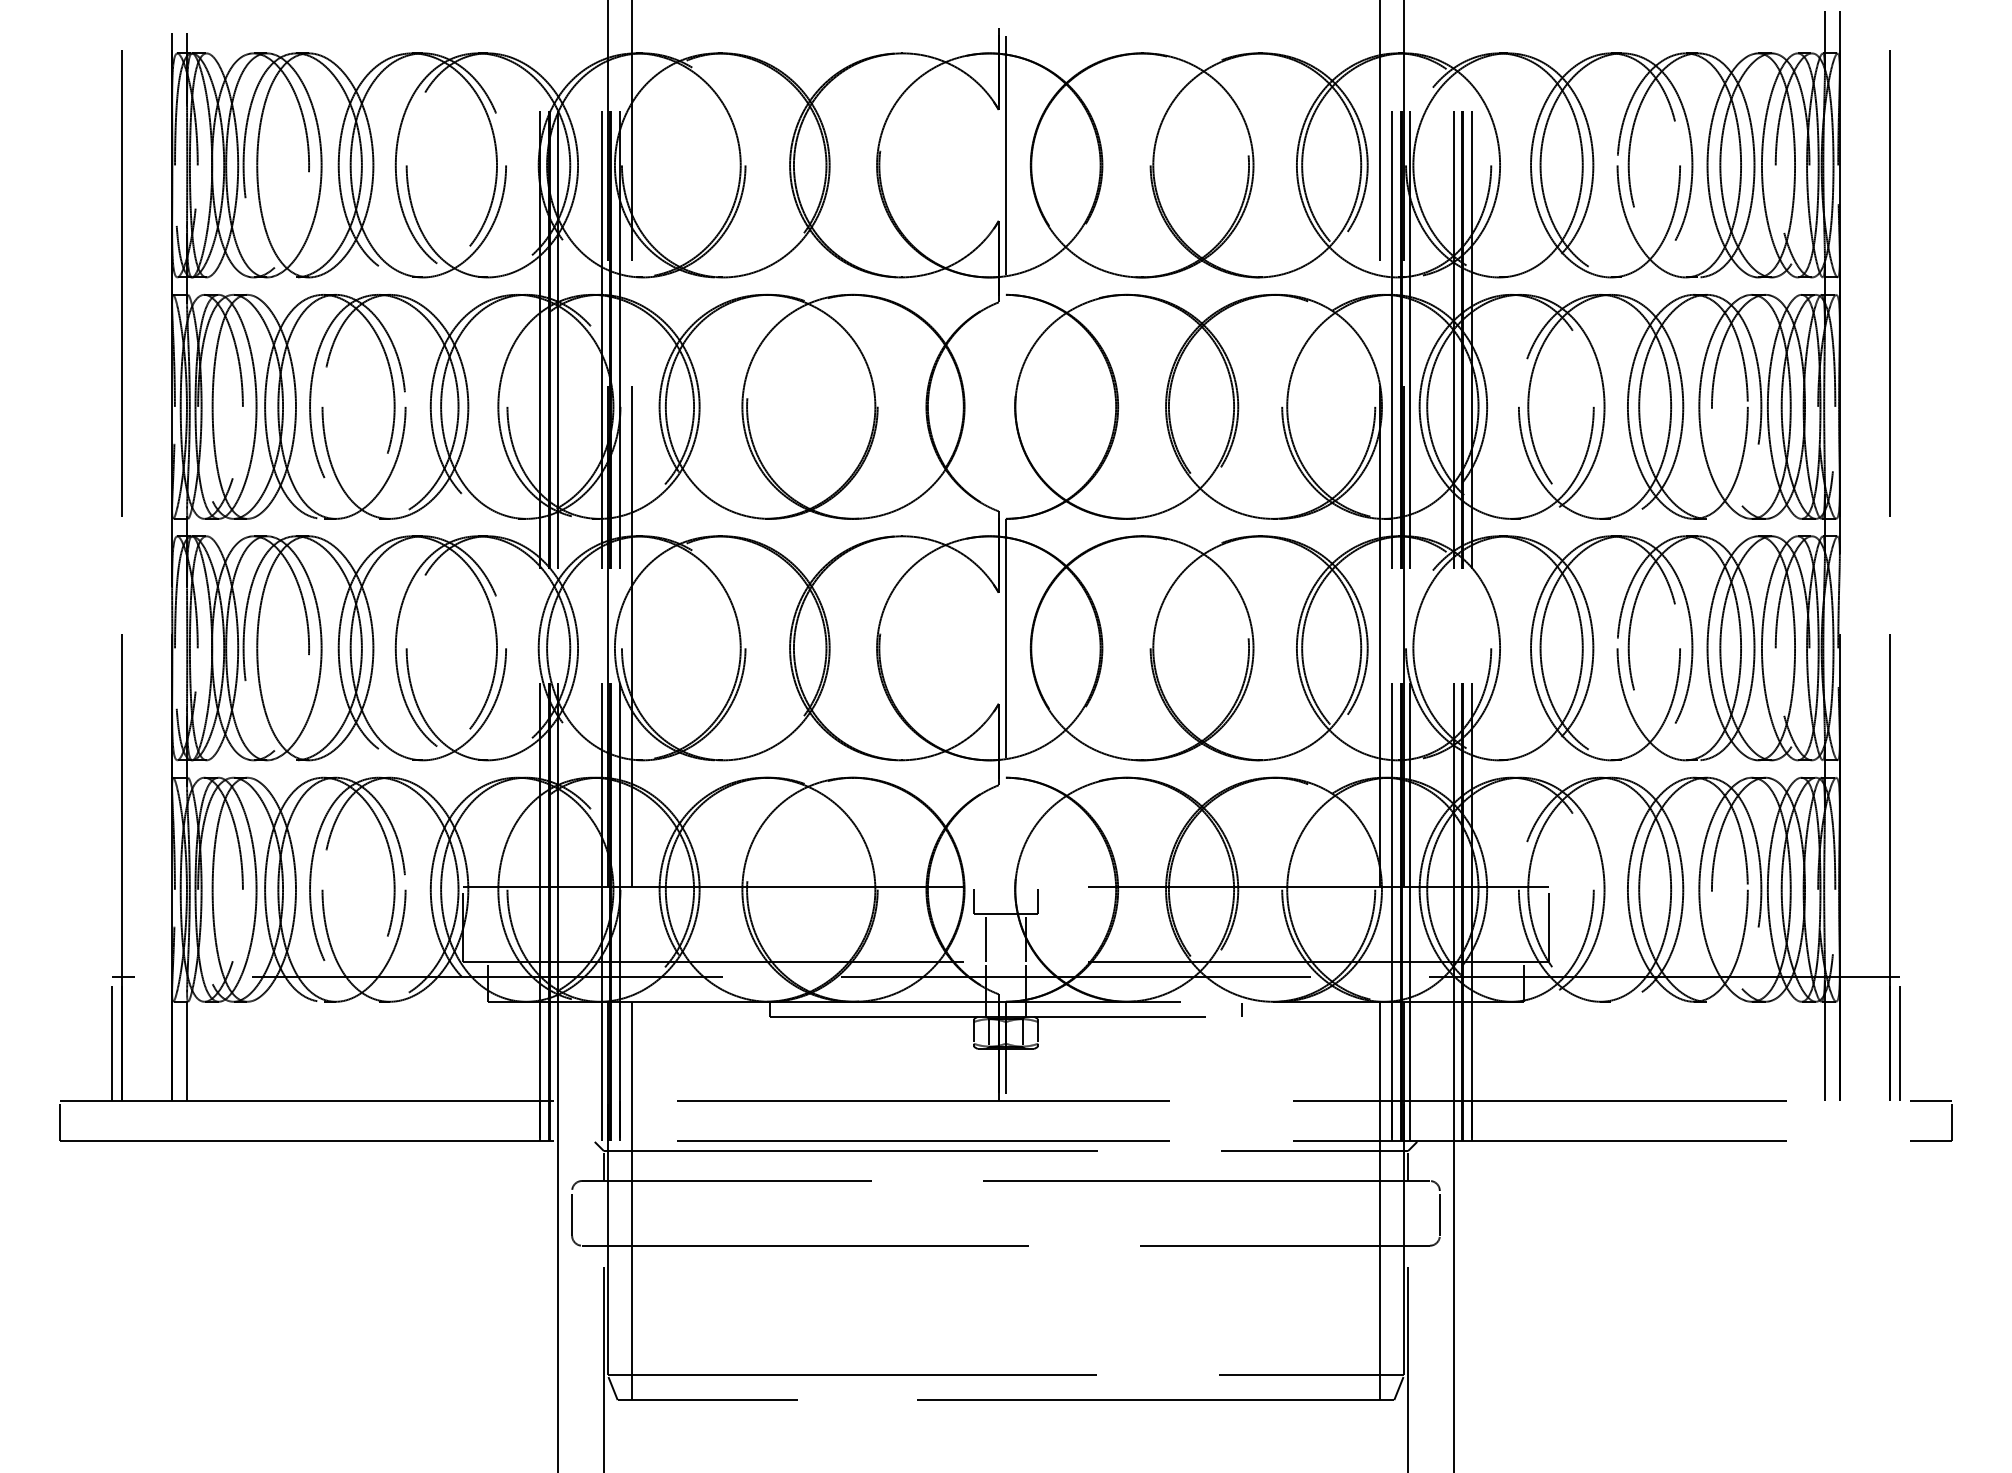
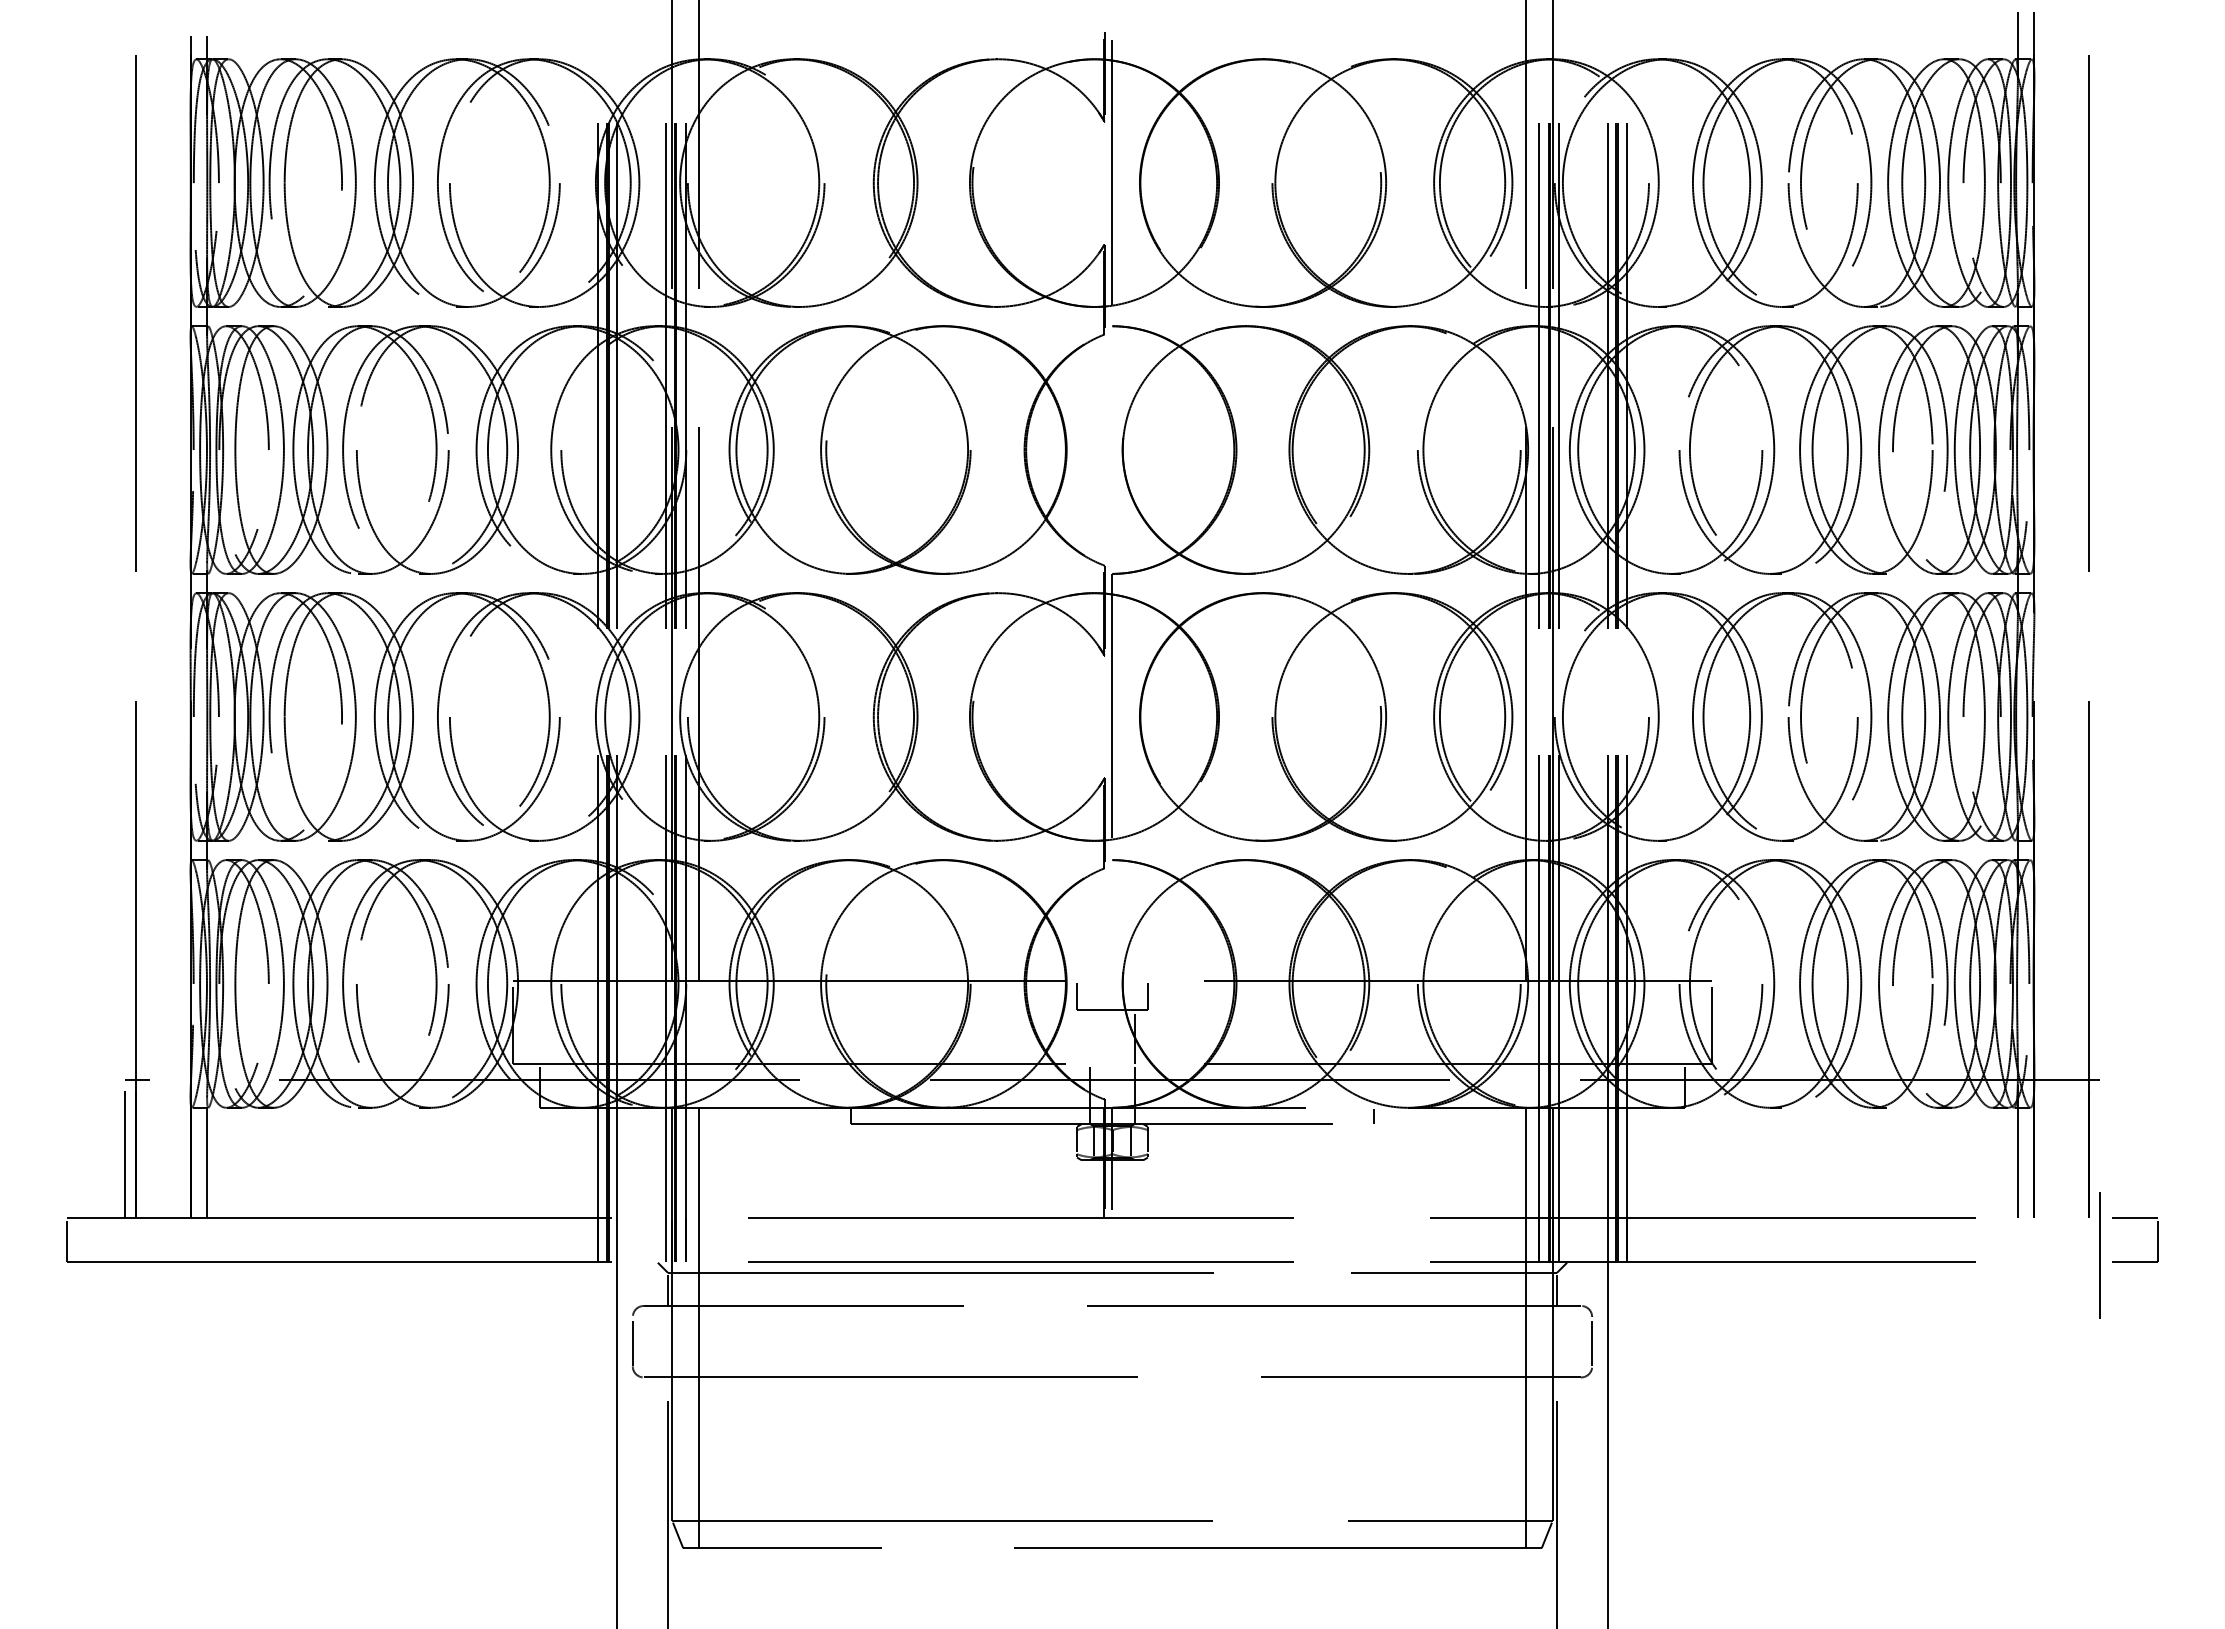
line: (986, 937) -> (1090, 1036), removed
line: (1898, 1044) -> (2099, 1255), moved

